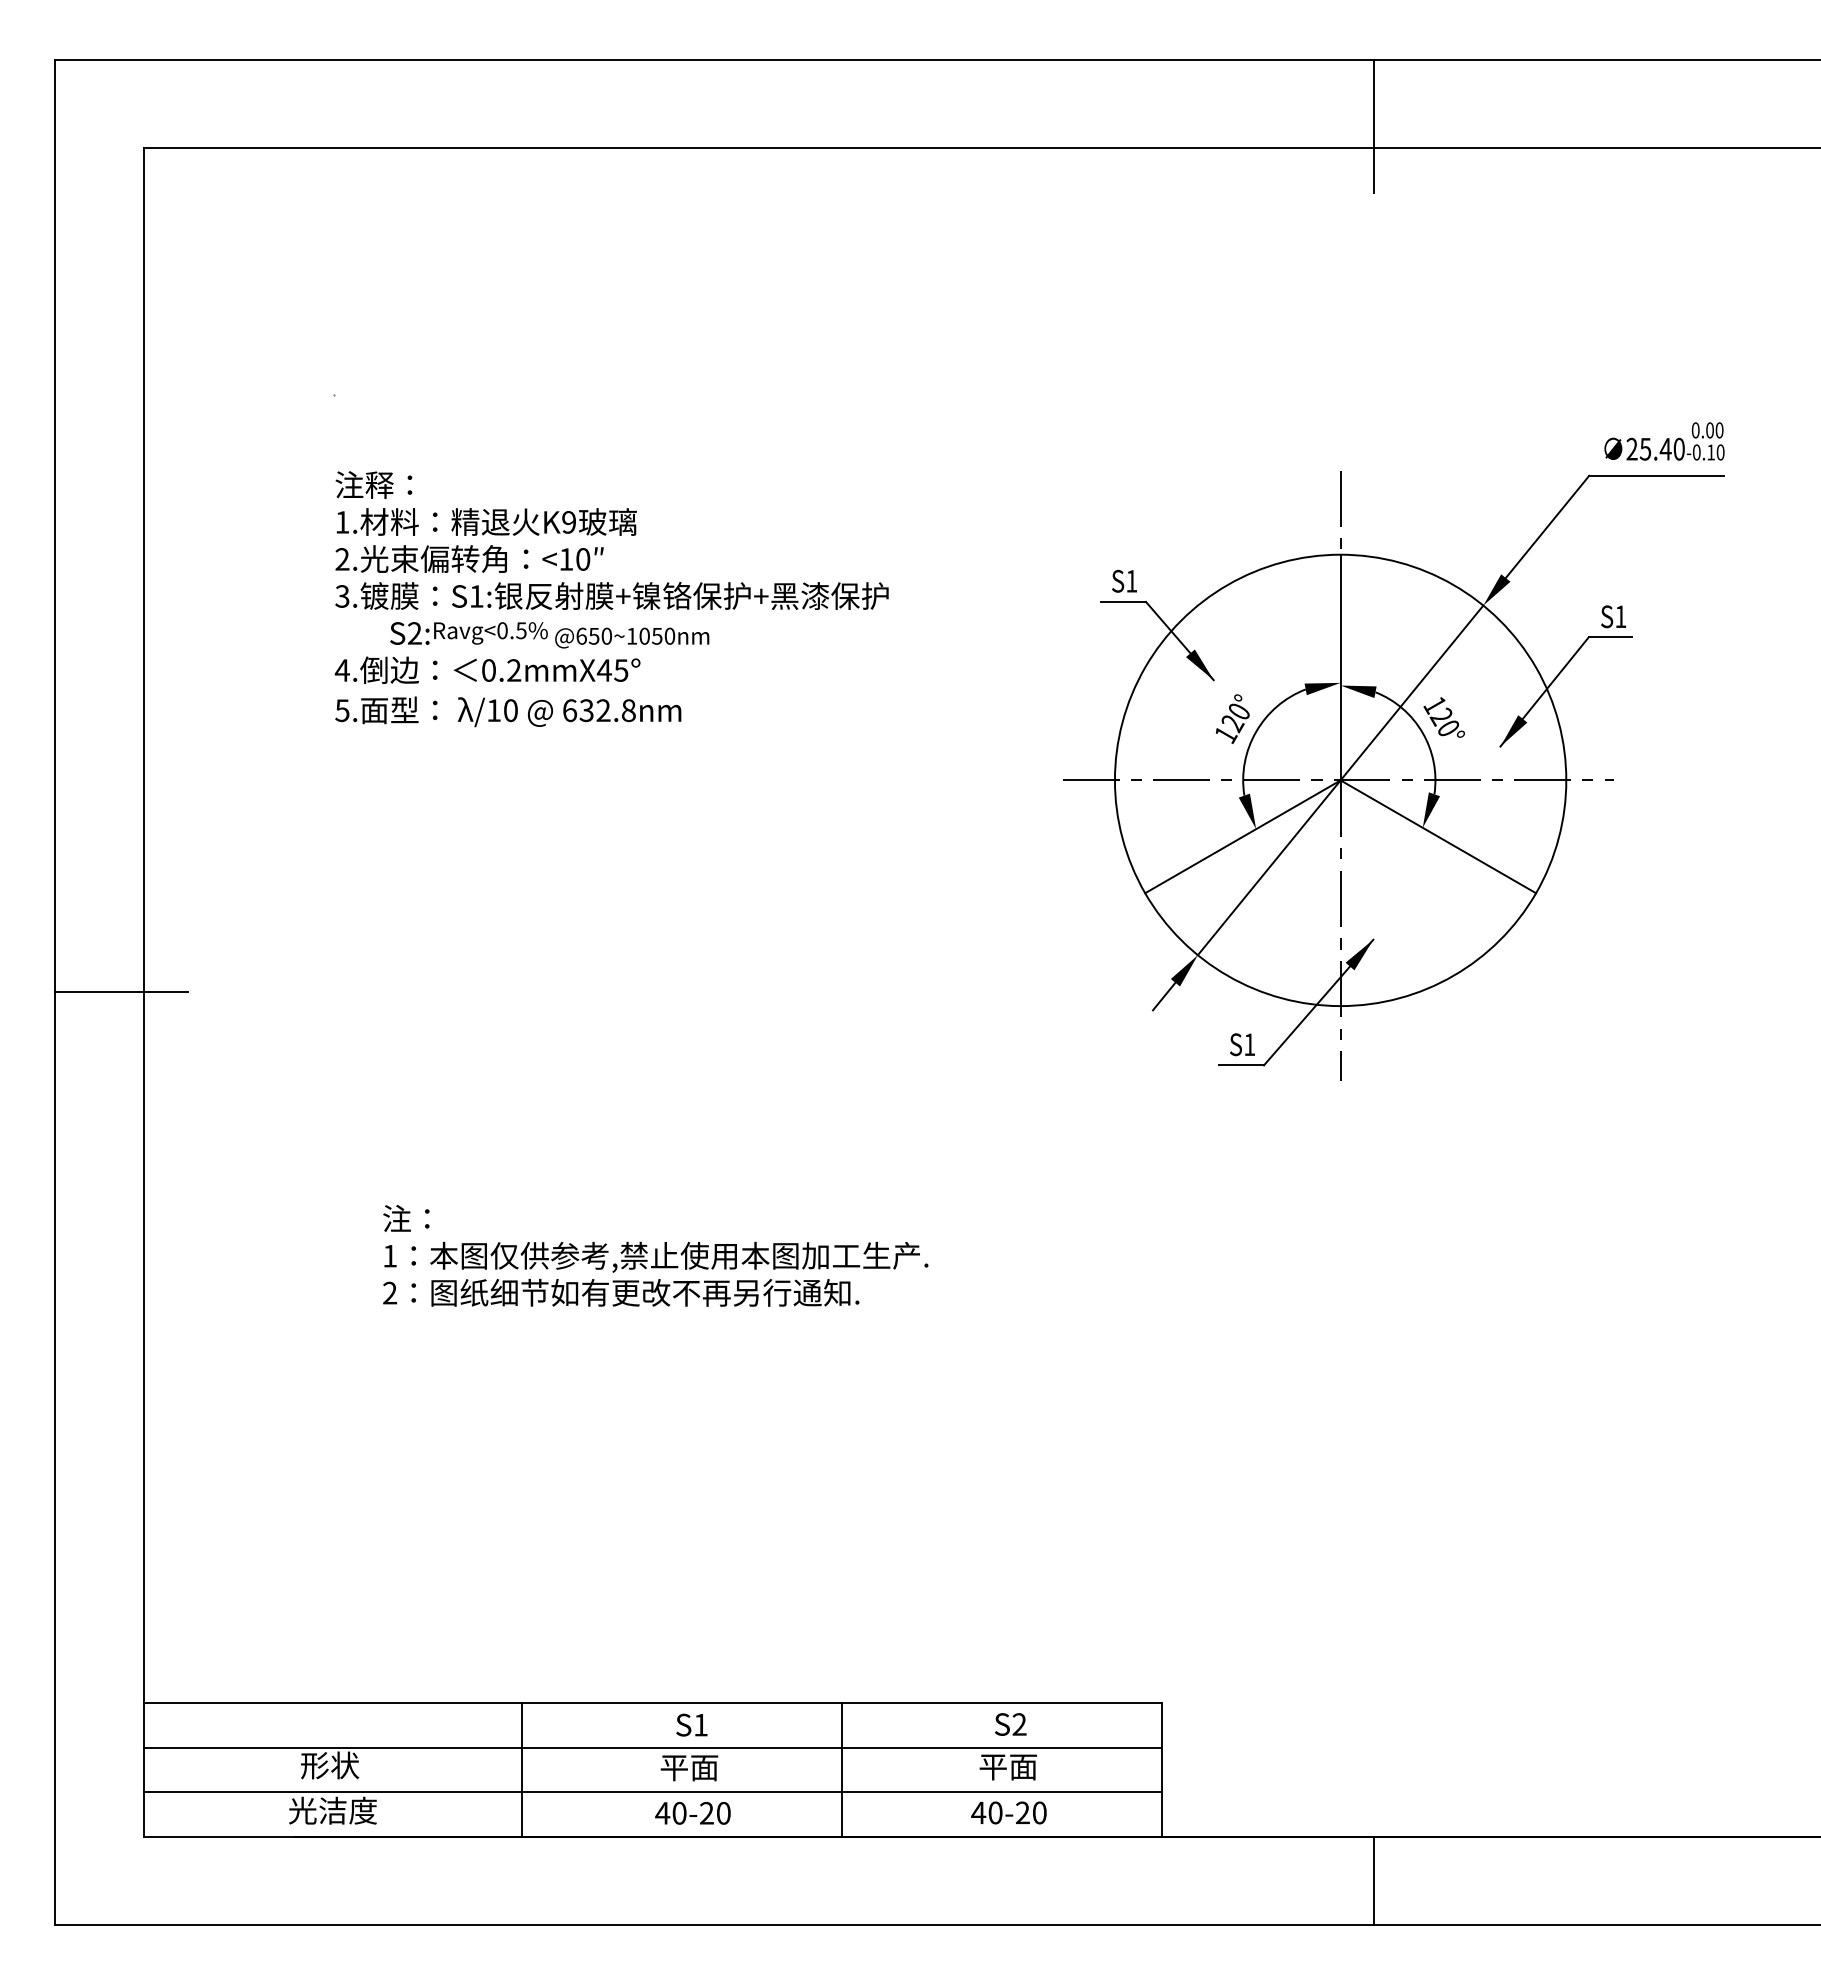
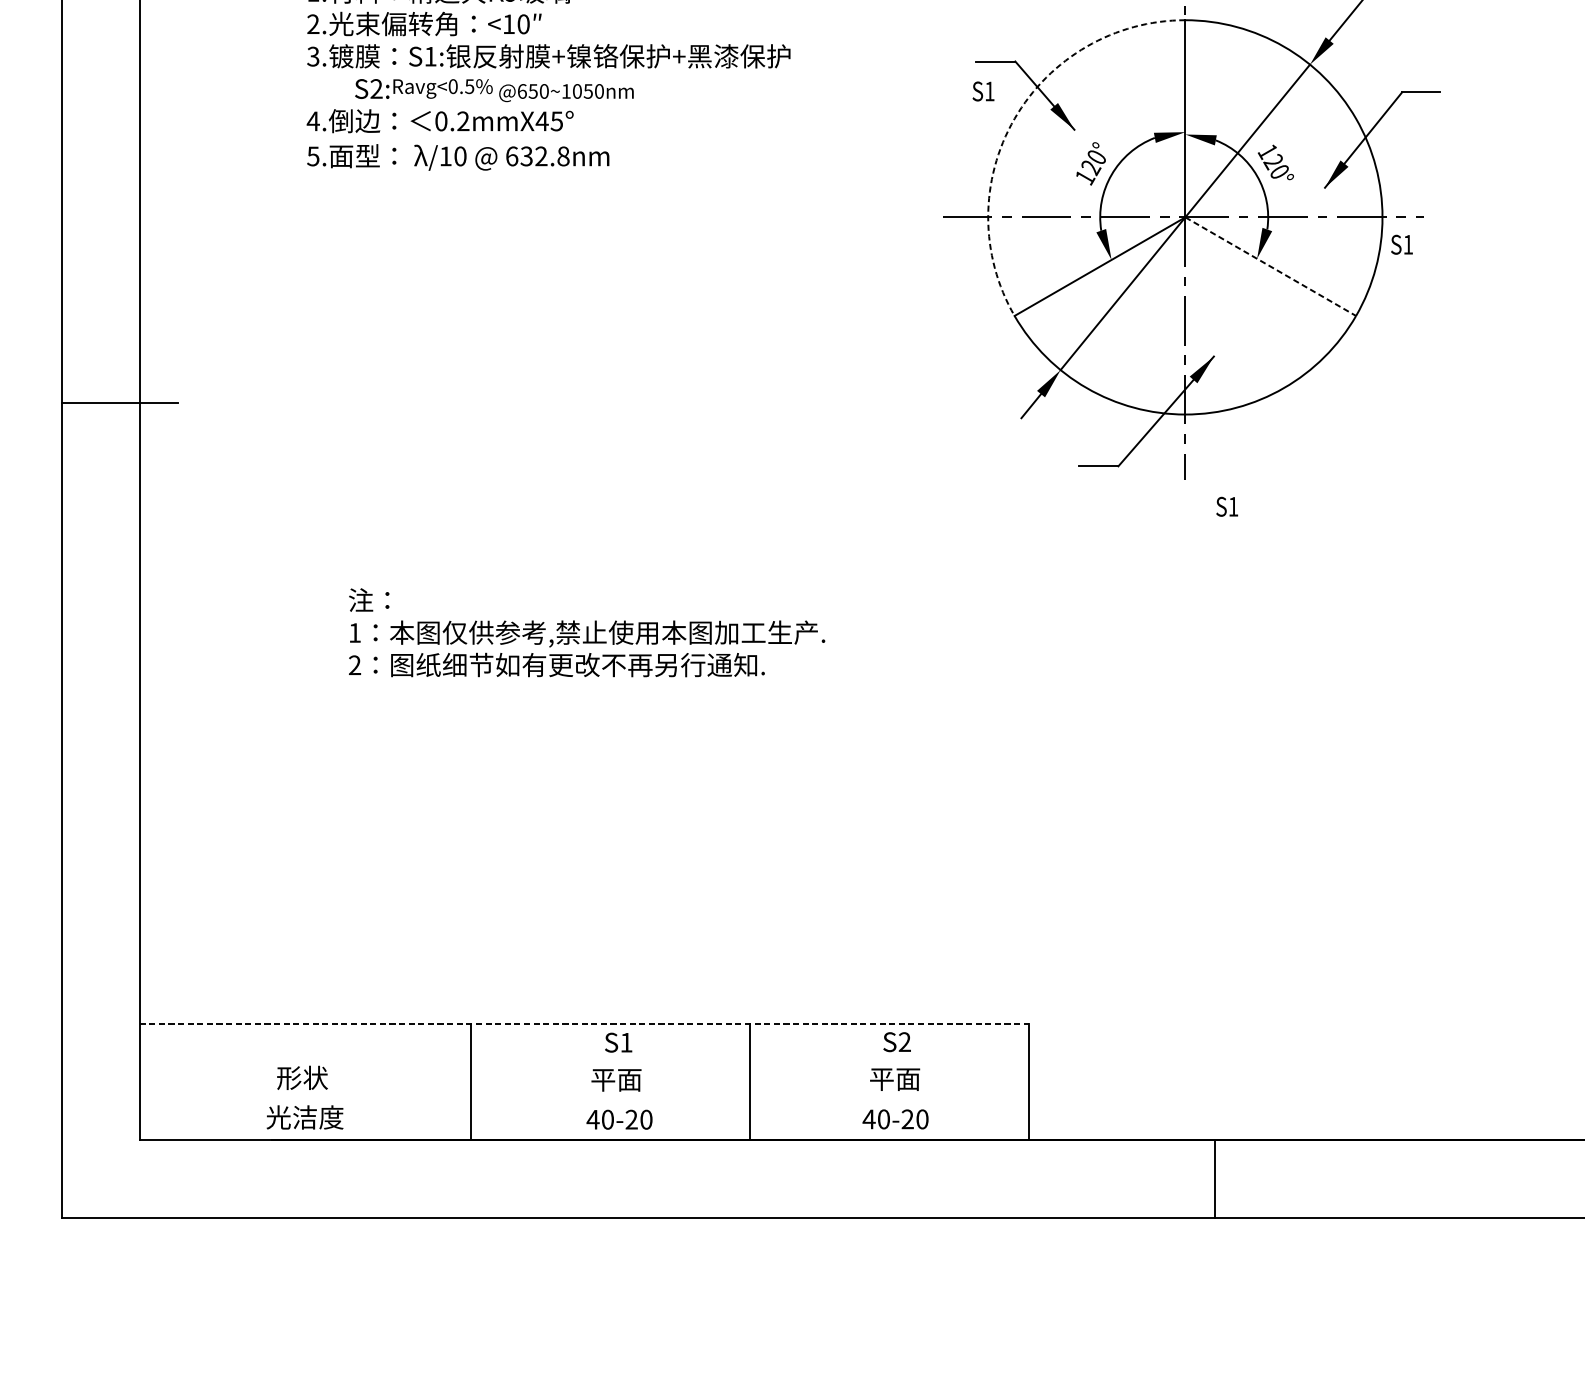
text: (1124, 580) -> (983, 90), moved
text: (1613, 616) -> (1401, 244), moved
arc: (1145, 667) -> (1014, 118), solid -> dashed
line: (1438, 836) -> (1270, 266), solid -> dashed
text: (1242, 1044) -> (1227, 506), moved
line: (653, 1703) -> (585, 1023), solid -> dashed
line: (652, 1747) -> (584, 1062), removed
line: (652, 1792) -> (584, 1101), removed

